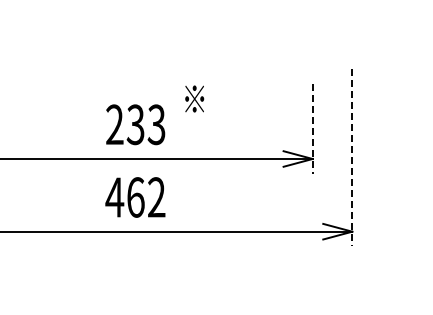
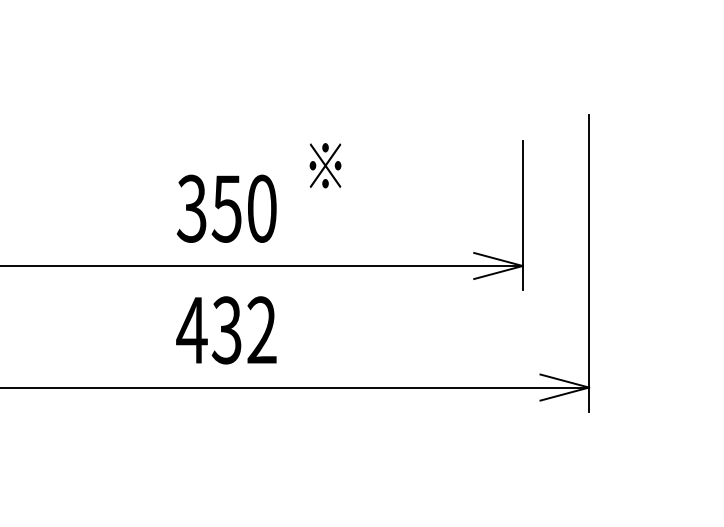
text: (135, 124) -> (226, 208), 233 -> 350
line: (312, 128) -> (522, 215), dashed -> solid
line: (352, 157) -> (589, 263), dashed -> solid
text: (135, 197) -> (226, 330), 462 -> 432

